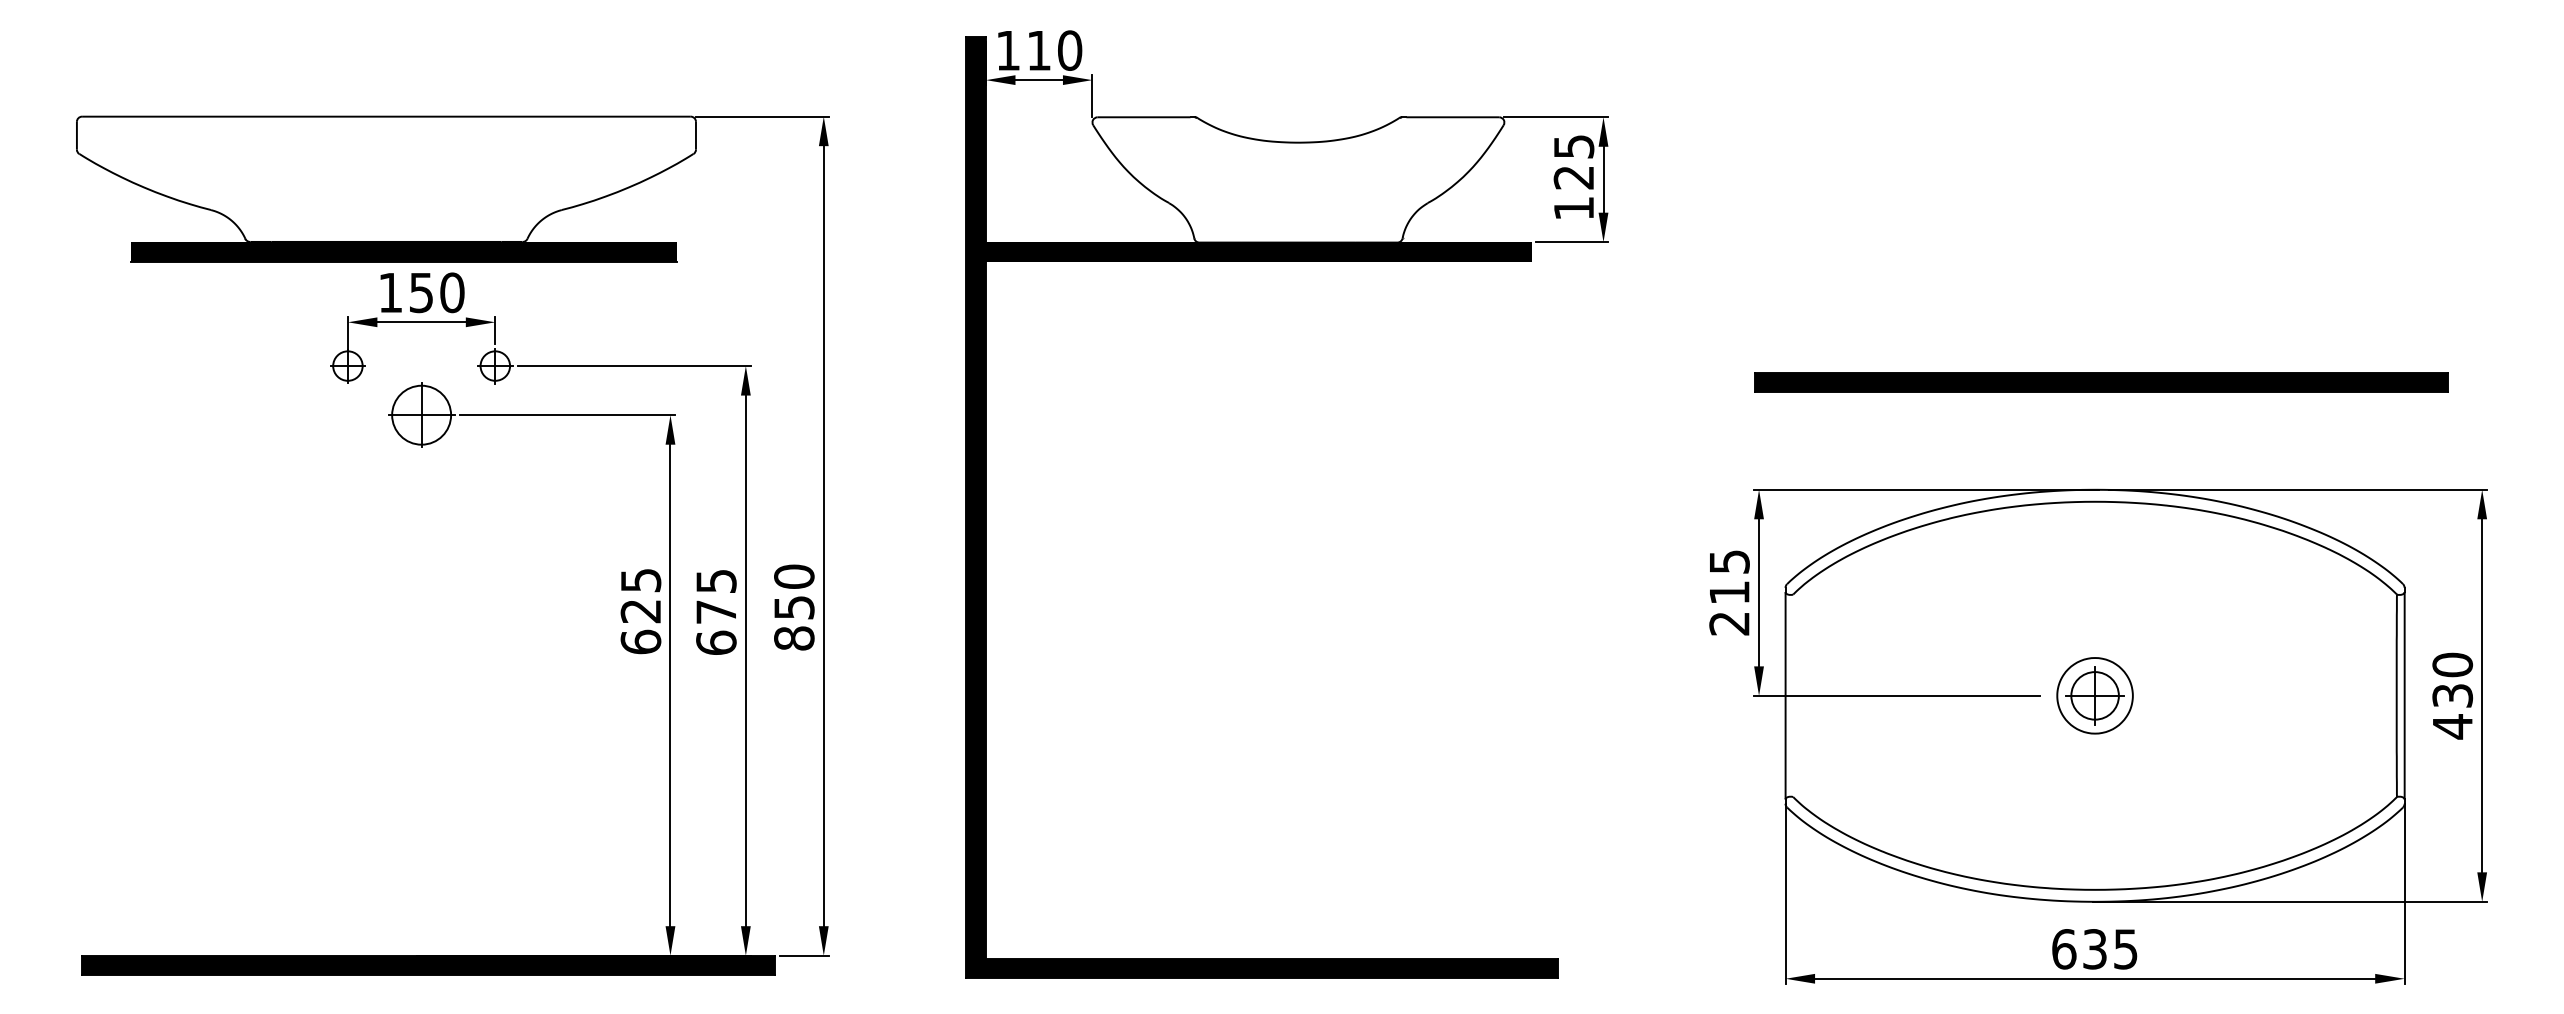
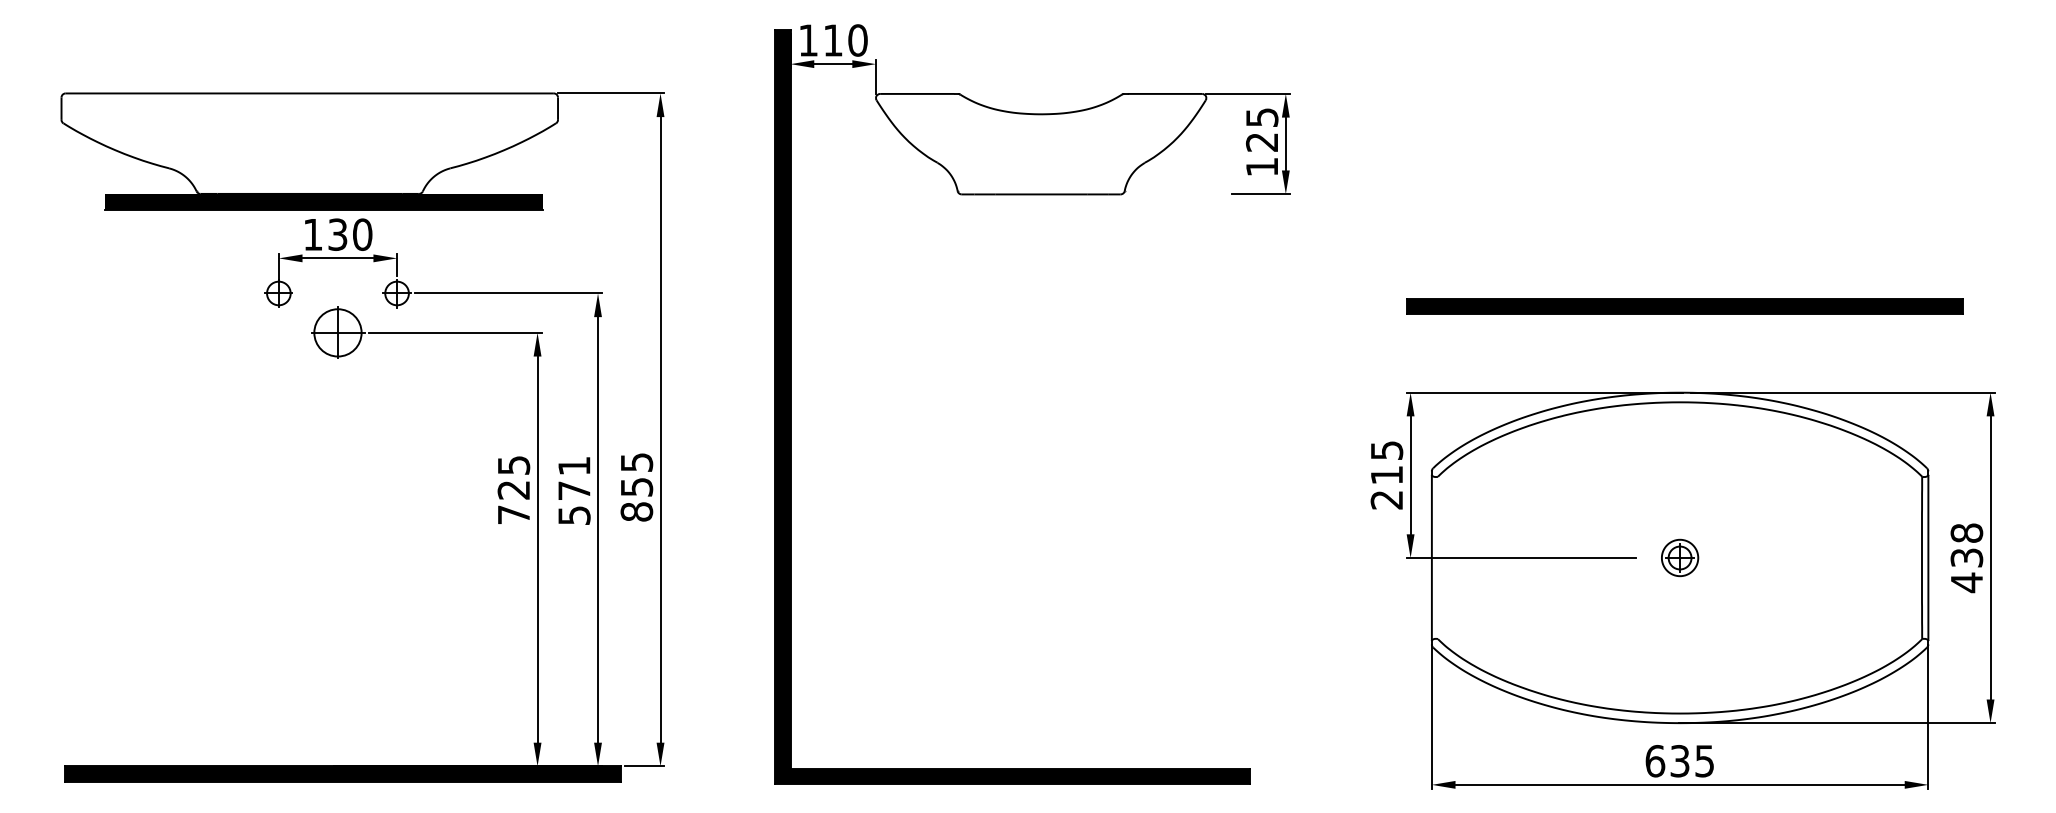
fill: (1258, 251) -> (1009, 201), removed
text: (421, 292) -> (337, 234), 150 -> 130
text: (794, 576) -> (637, 462), 850 -> 855
text: (716, 612) -> (574, 491), 675 -> 571
text: (640, 641) -> (513, 514), 625 -> 725
text: (2452, 664) -> (1966, 532), 430 -> 438
part: (2094, 695) -> (1679, 557), size x0.6

